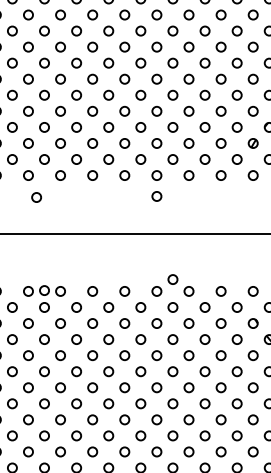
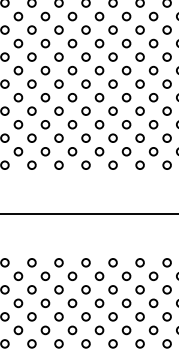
circle: (156, 196) -> (139, 182), removed
circle: (36, 197) -> (38, 183), removed
circle: (172, 279) -> (153, 252), removed
circle: (44, 290) -> (45, 262), removed

